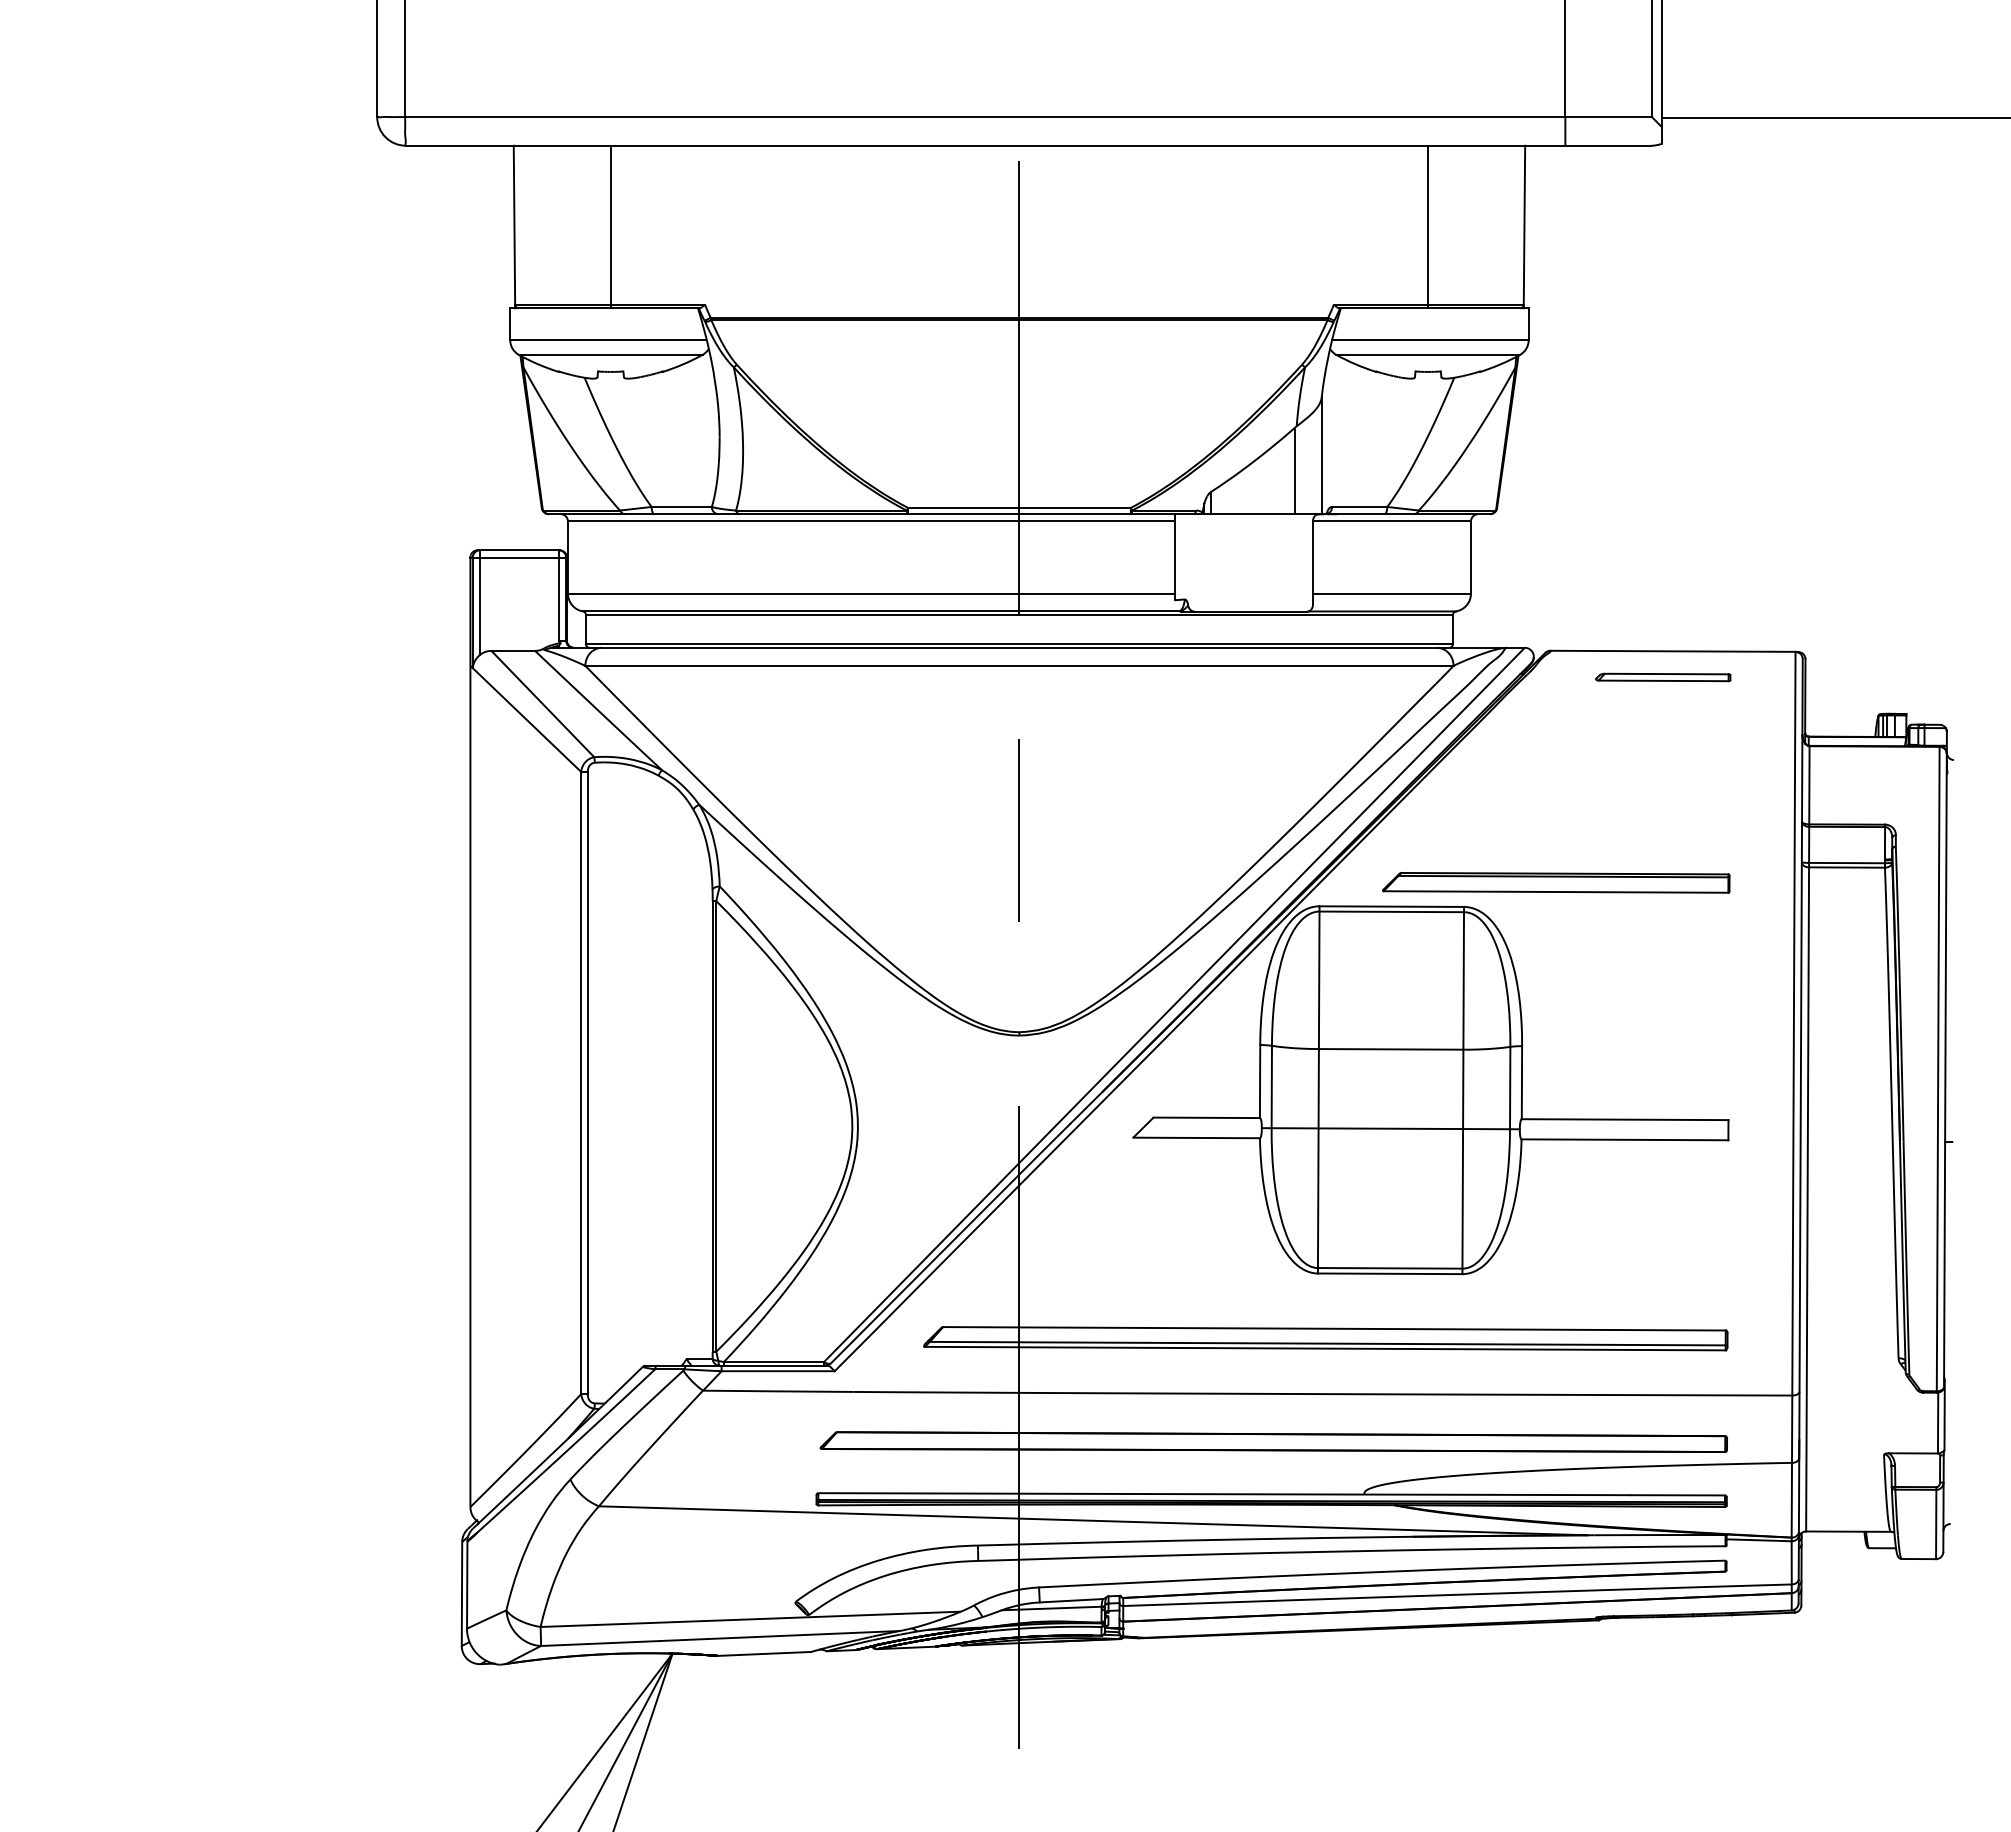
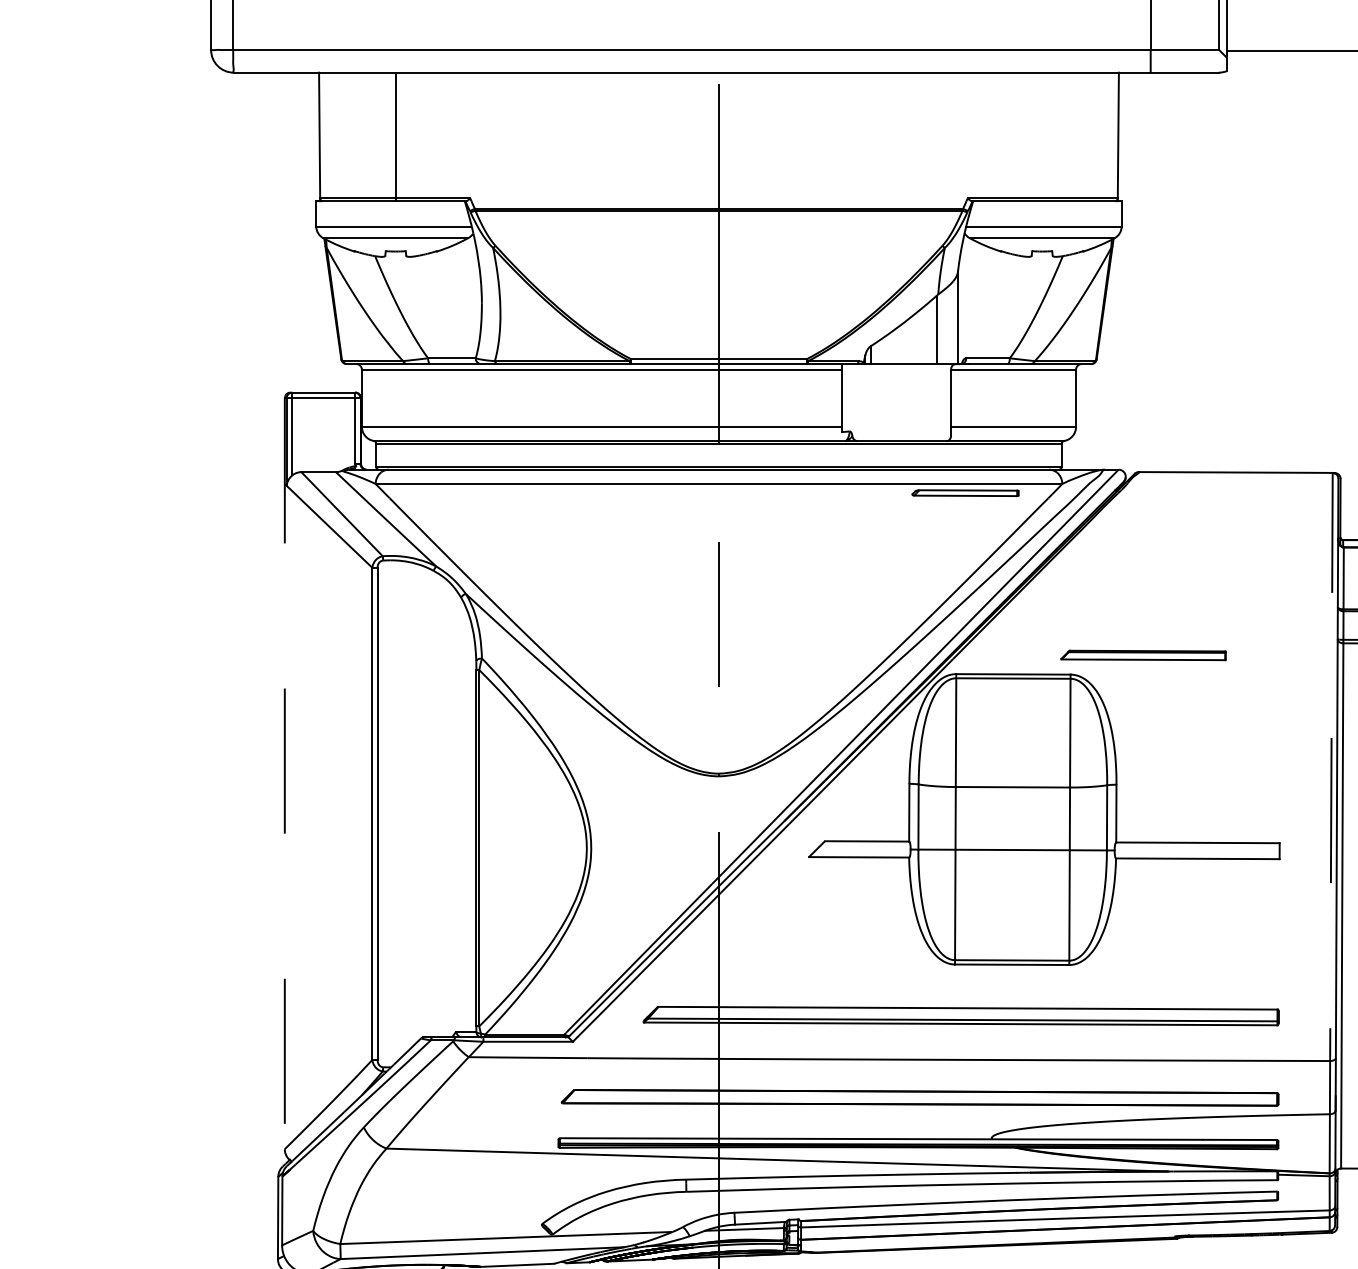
line: (1427, 226) -> (1041, 136), removed
part: (1663, 677) -> (965, 493), moved
part: (1556, 882) -> (1143, 655), size x0.6
line: (470, 1032) -> (284, 773), solid -> dashed
line: (1793, 1094) -> (1331, 822), solid -> dashed

